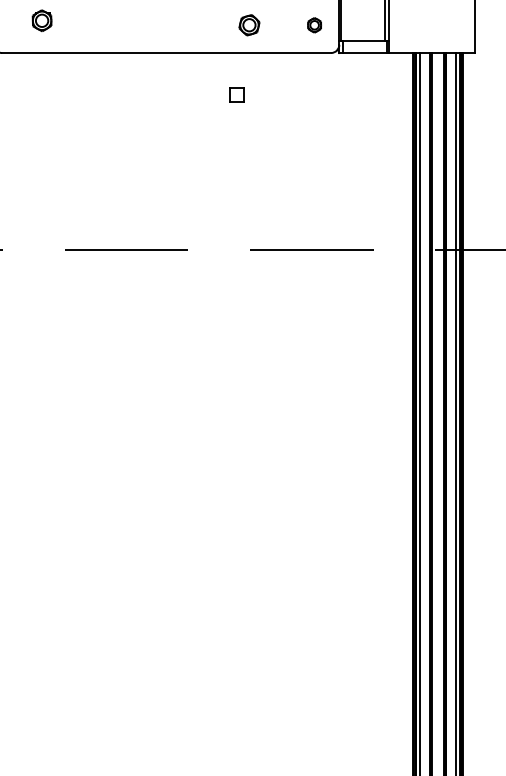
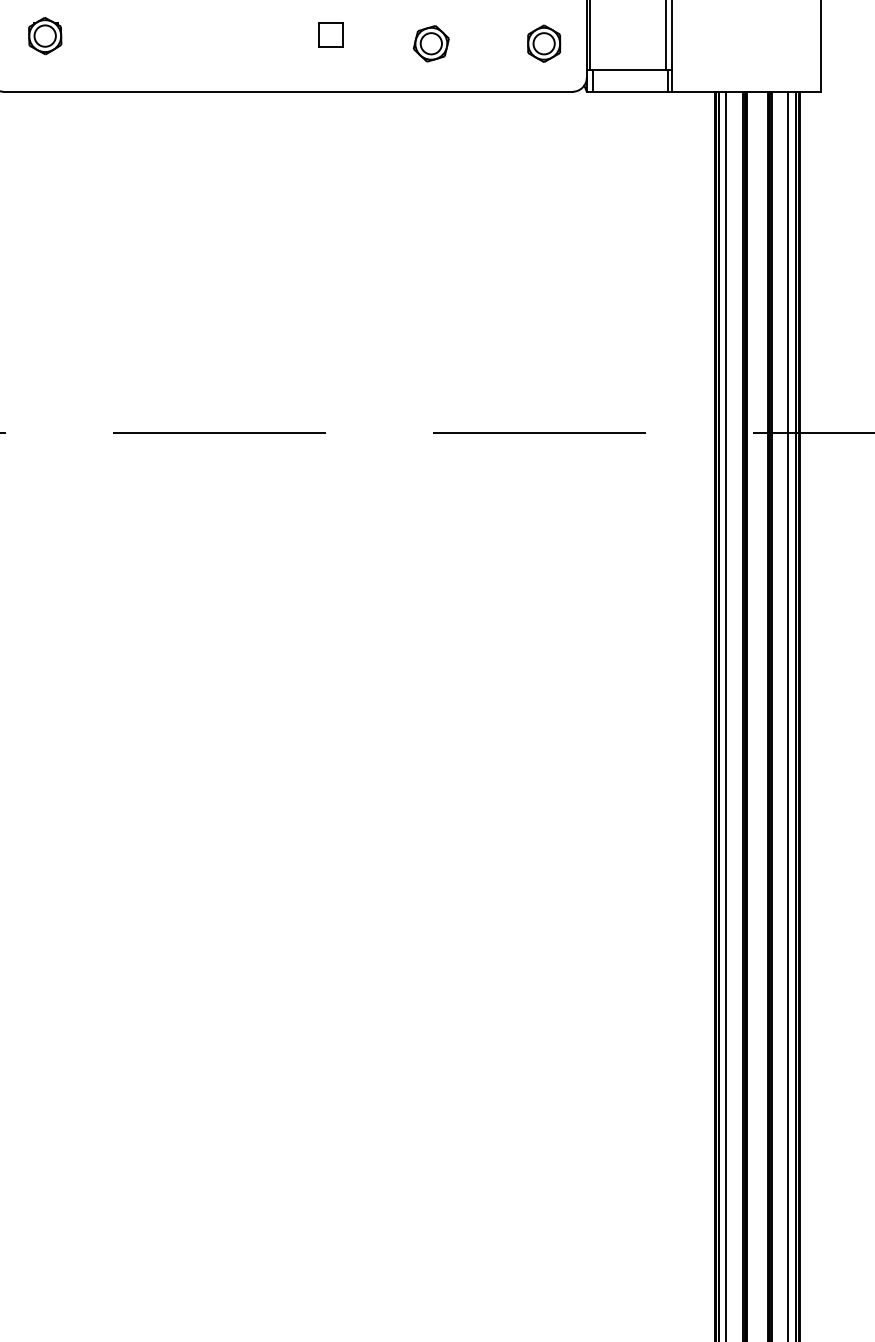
part: (41, 20) -> (44, 35), moved
part: (314, 25) -> (543, 44), size x1.43
part: (236, 94) -> (329, 33), moved

